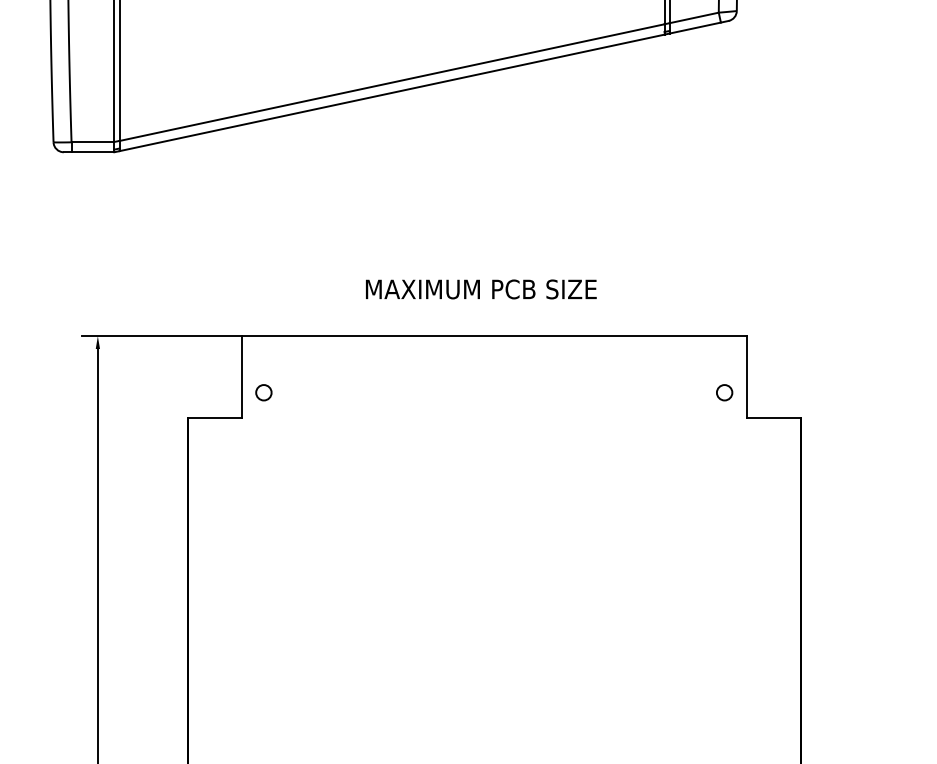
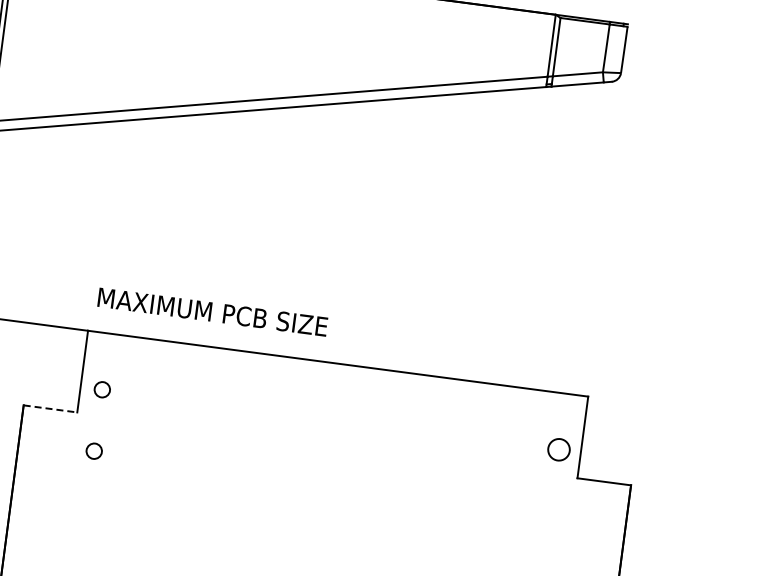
text: (481, 289) -> (213, 312), moved
circle: (724, 392) -> (559, 449), size x1.4
line: (215, 418) -> (51, 408), solid -> dashed
circle: (263, 454) -> (93, 450), added

